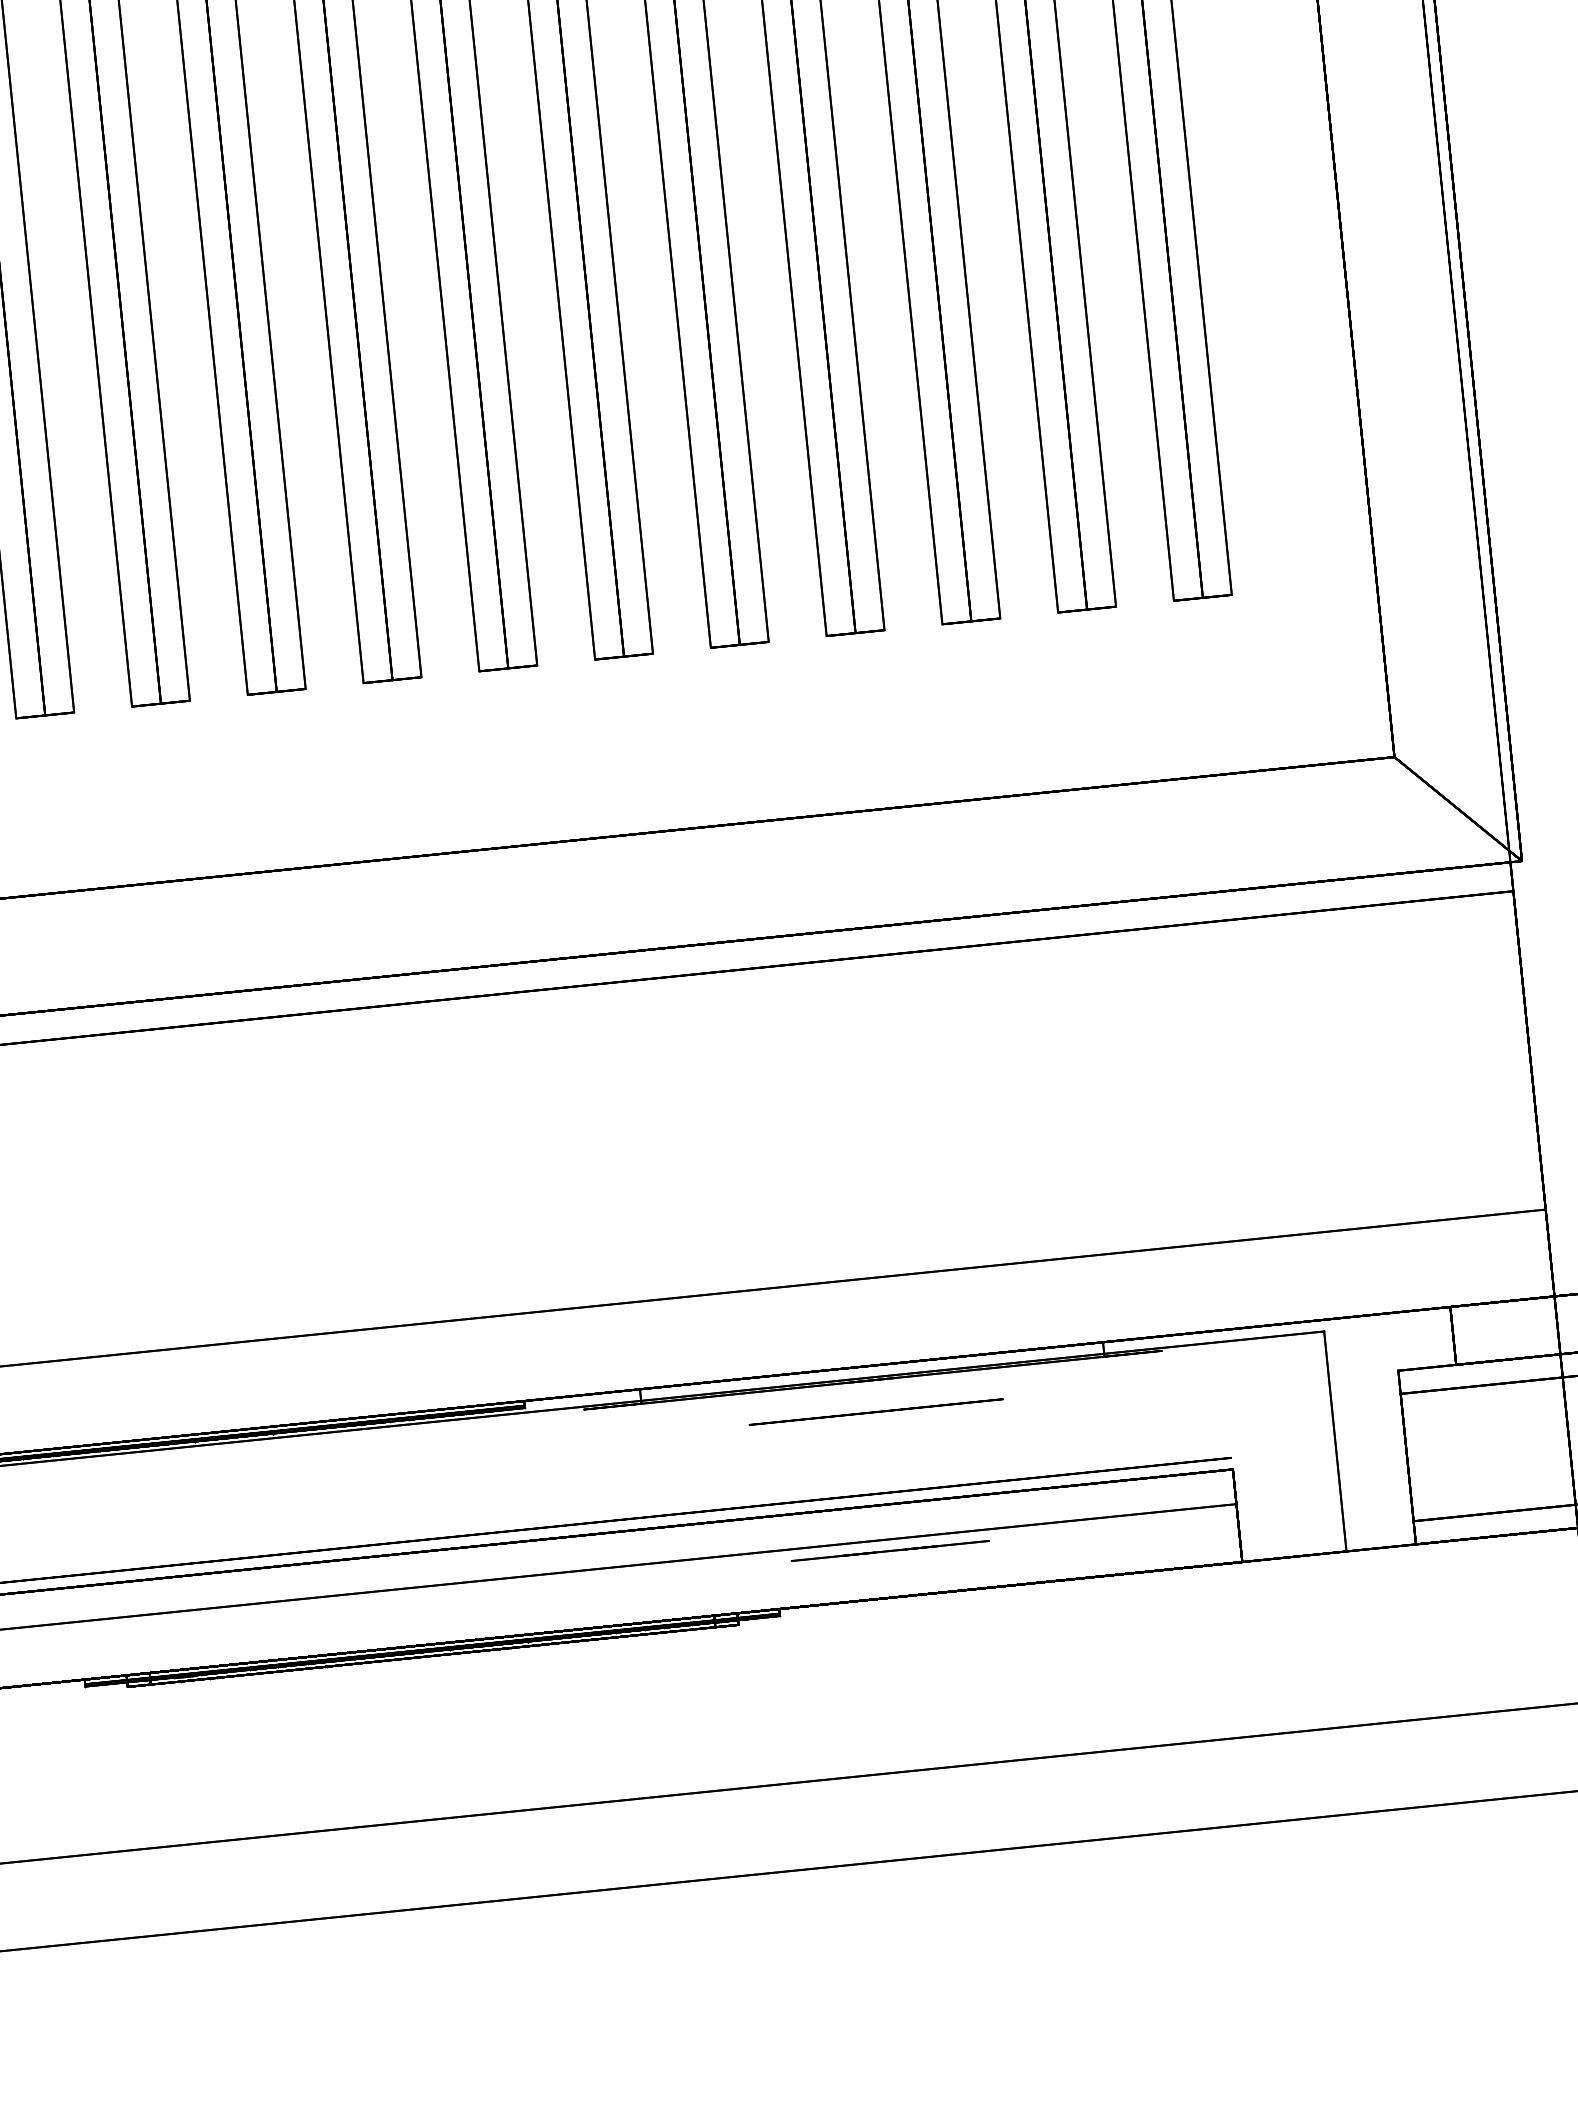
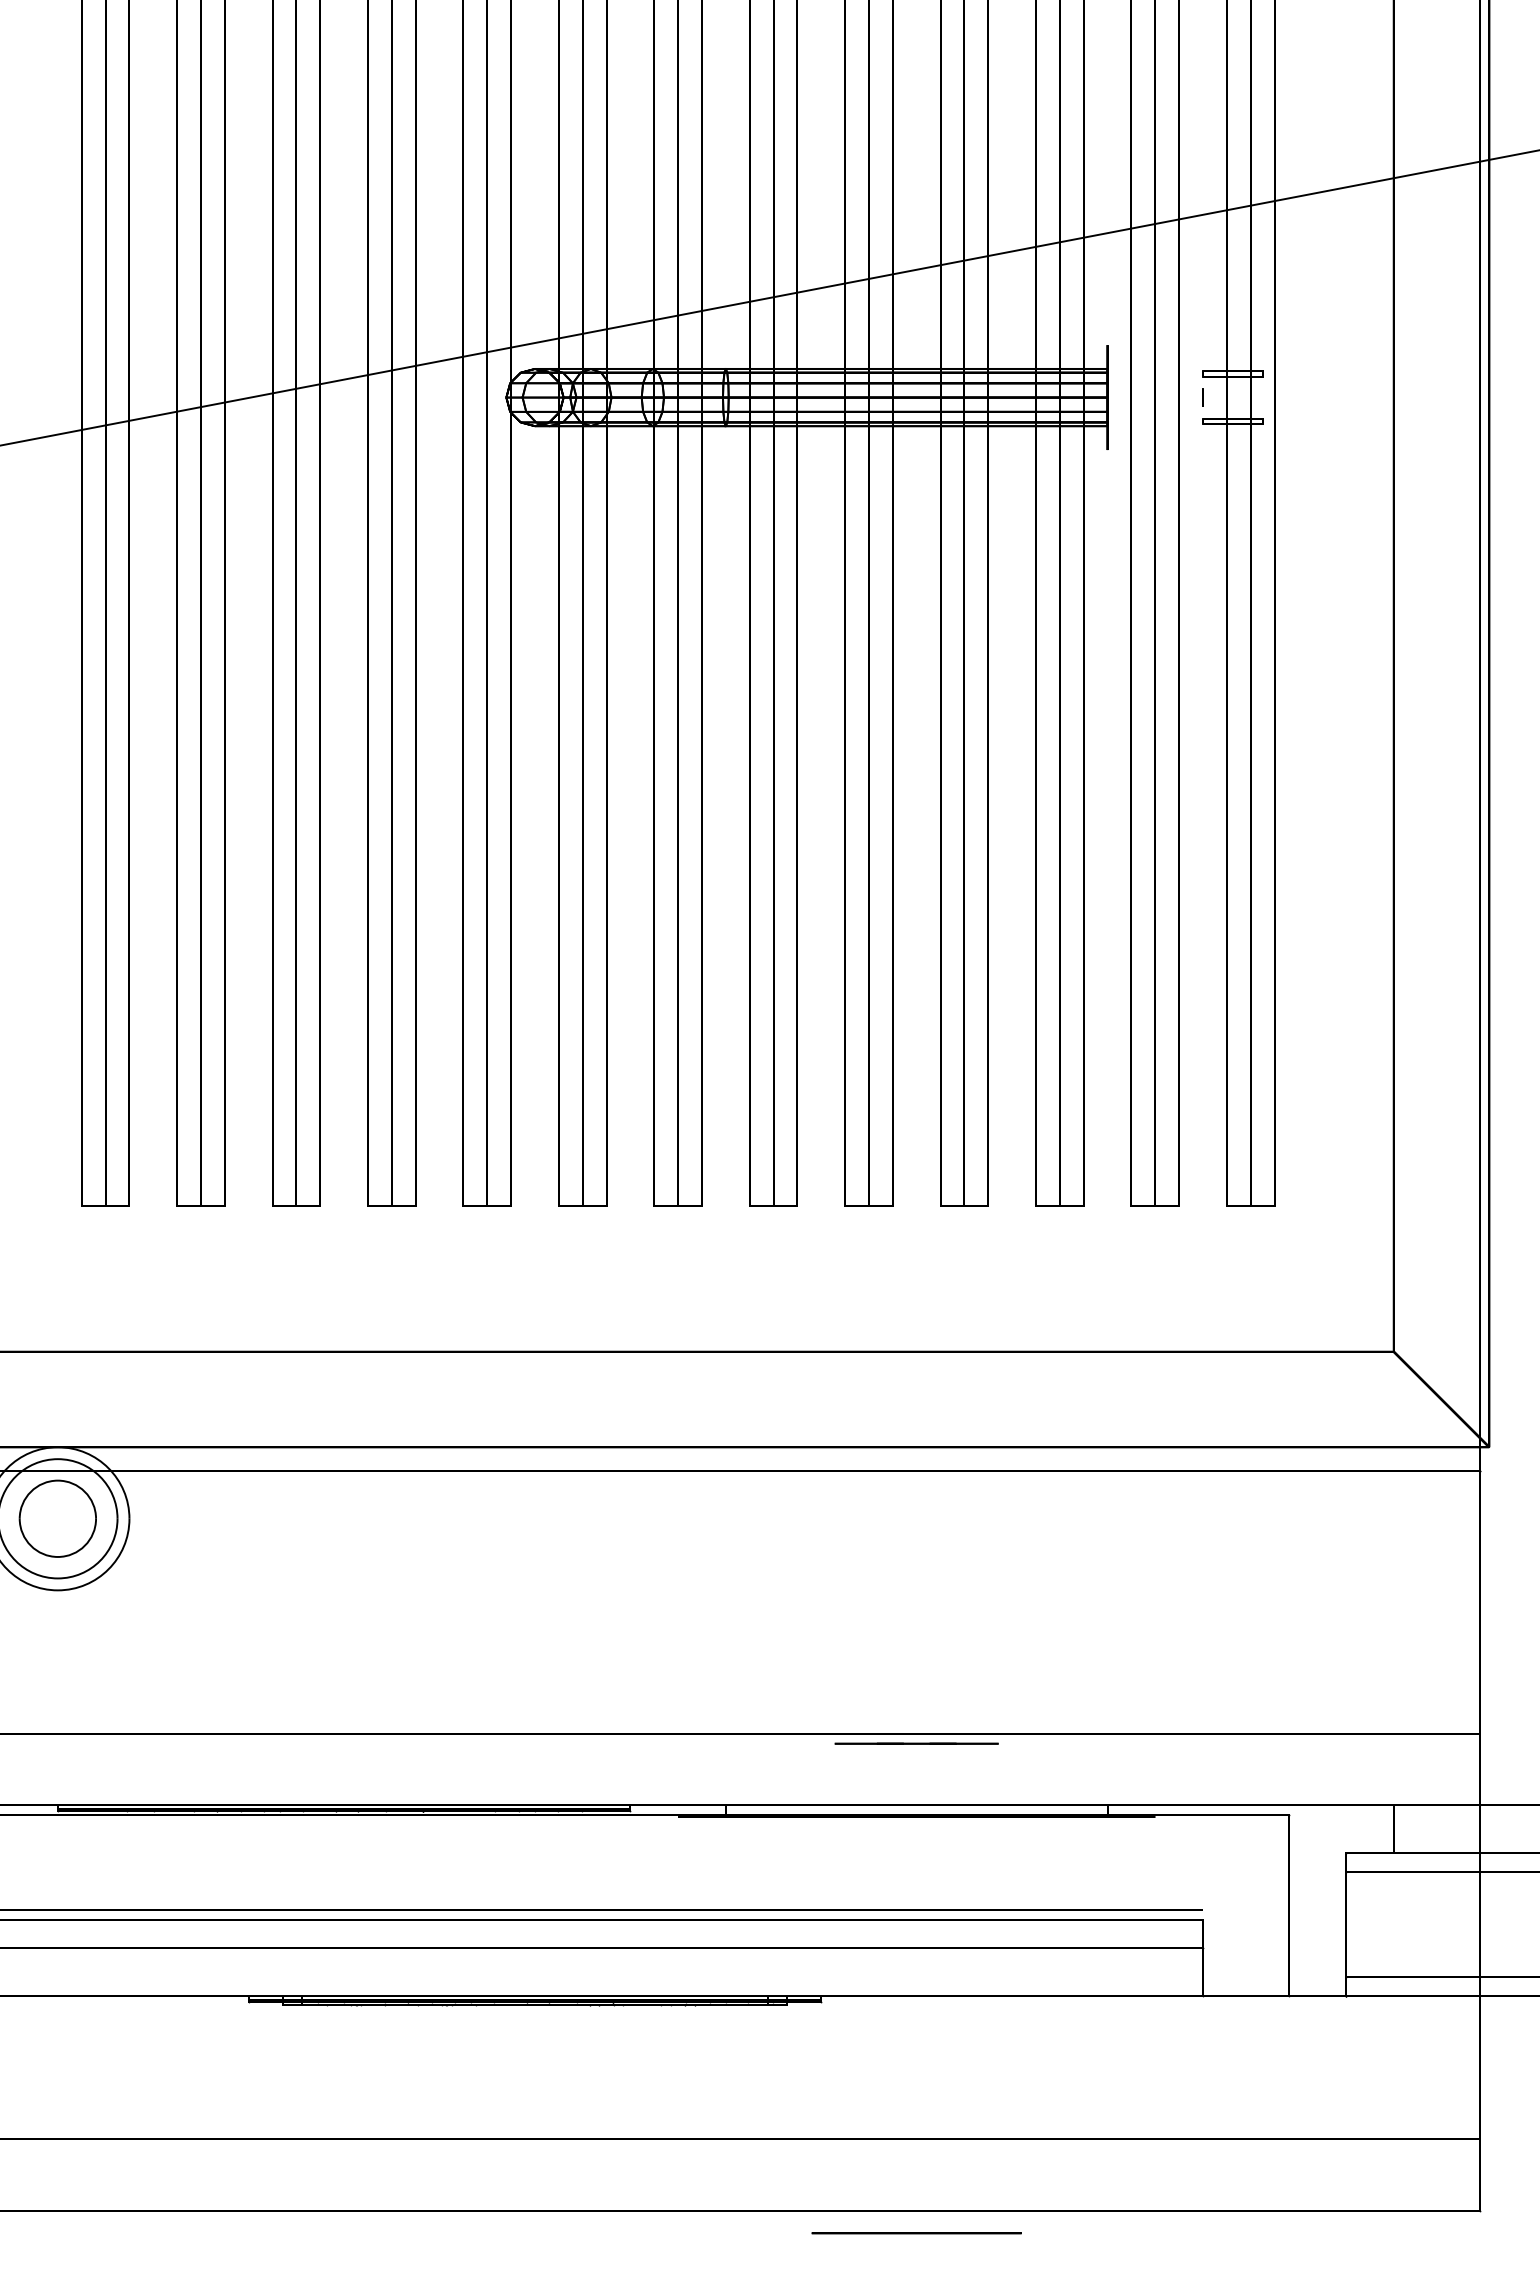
circle: (875, 1412) -> (916, 2233), moved
line: (890, 1550) -> (916, 1743), moved

